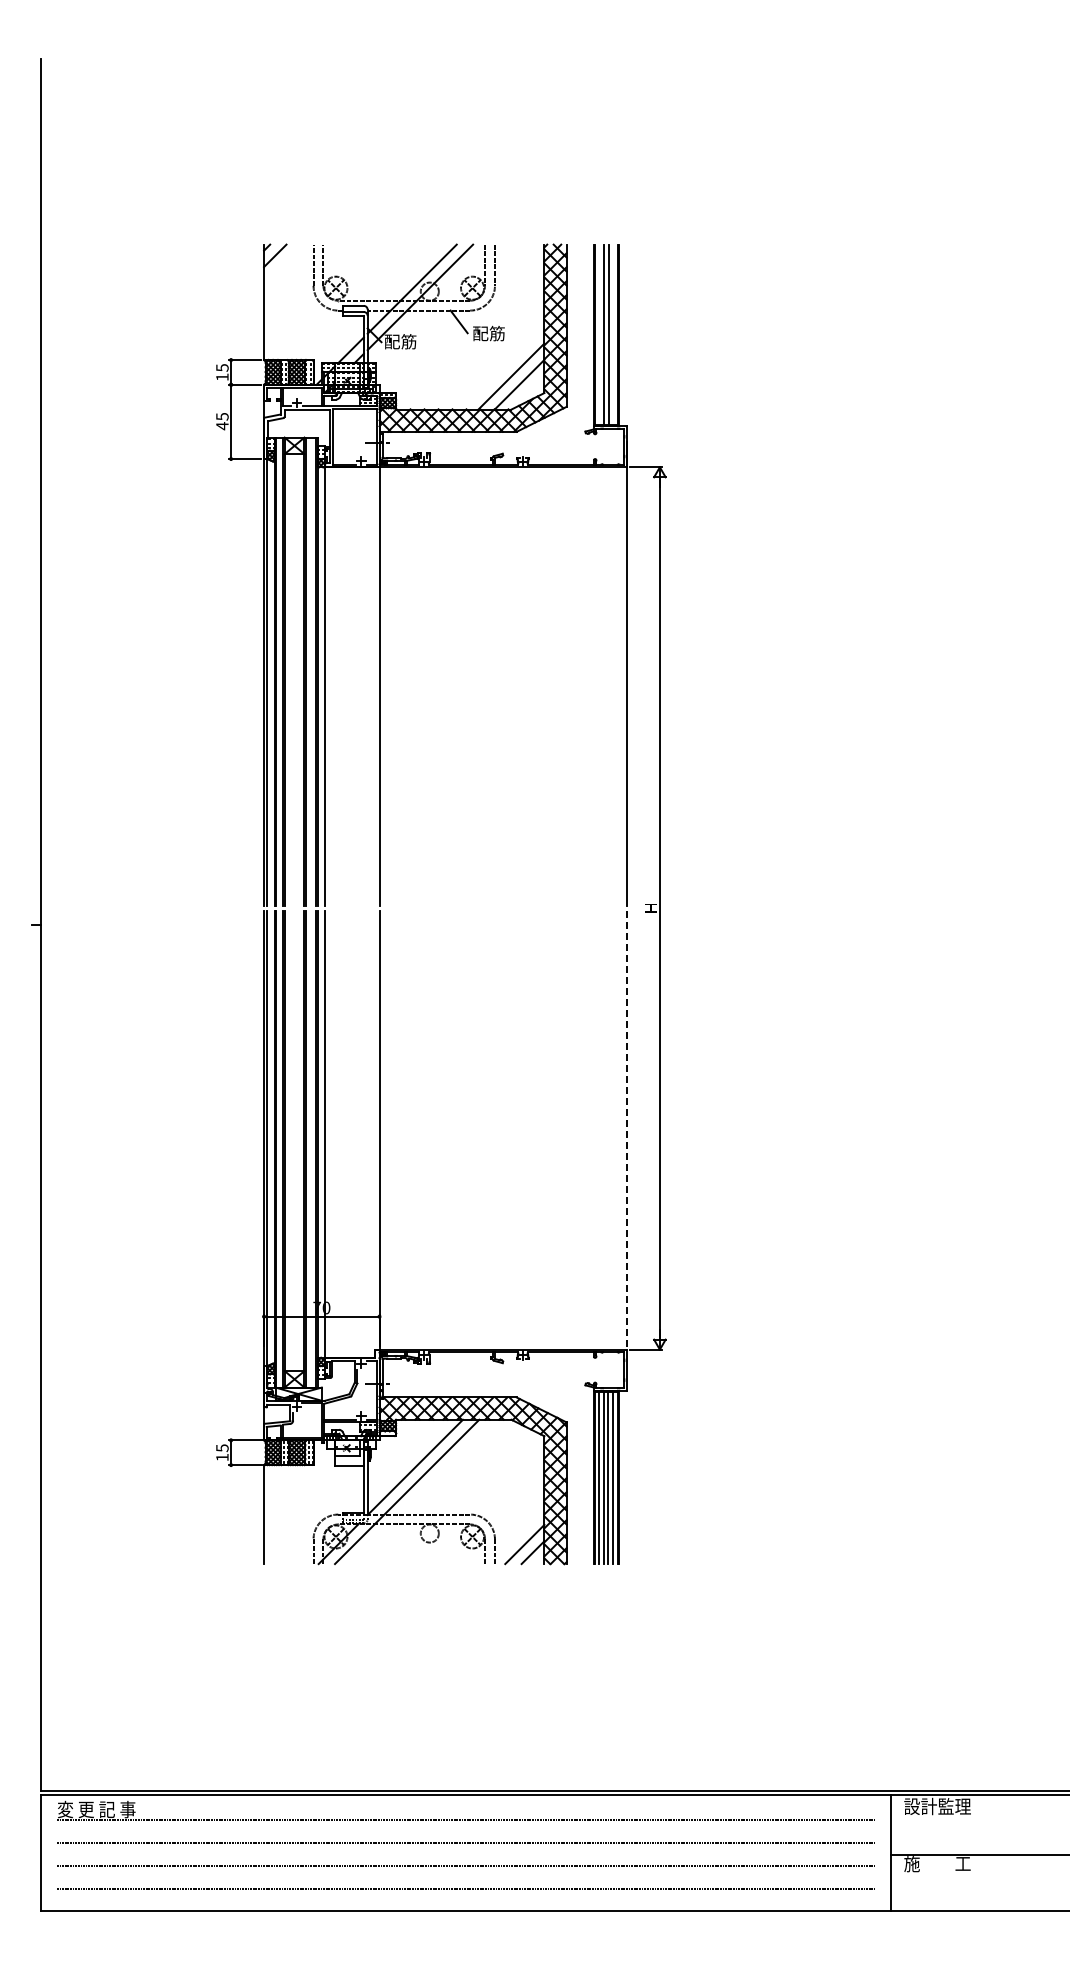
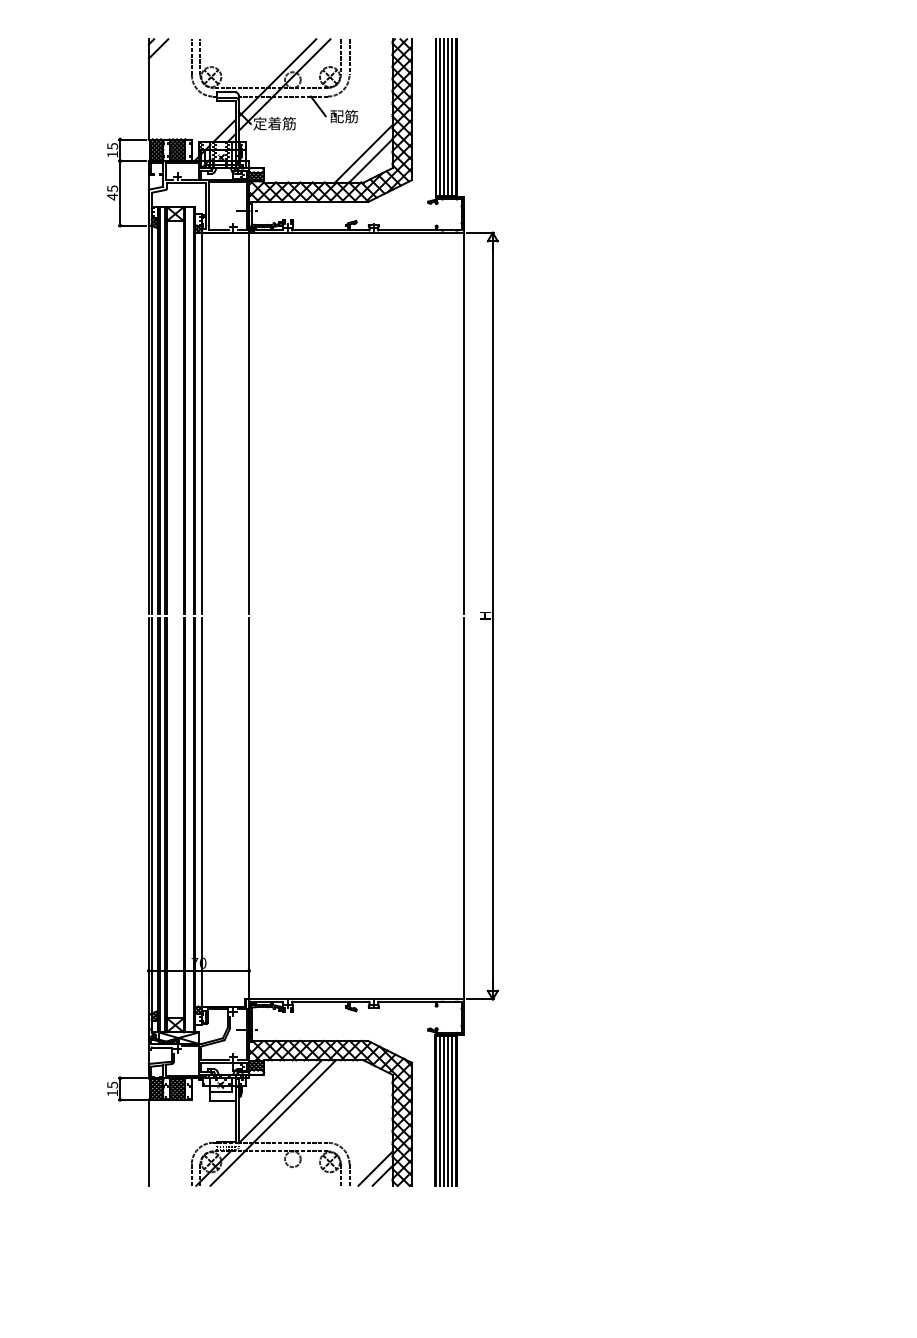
line: (599, 334) -> (440, 117), added
line: (613, 334) -> (452, 117), added
text: (408, 341) -> (274, 123), 配筋 -> 定着筋
line: (626, 1130) -> (463, 809), dashed -> solid

